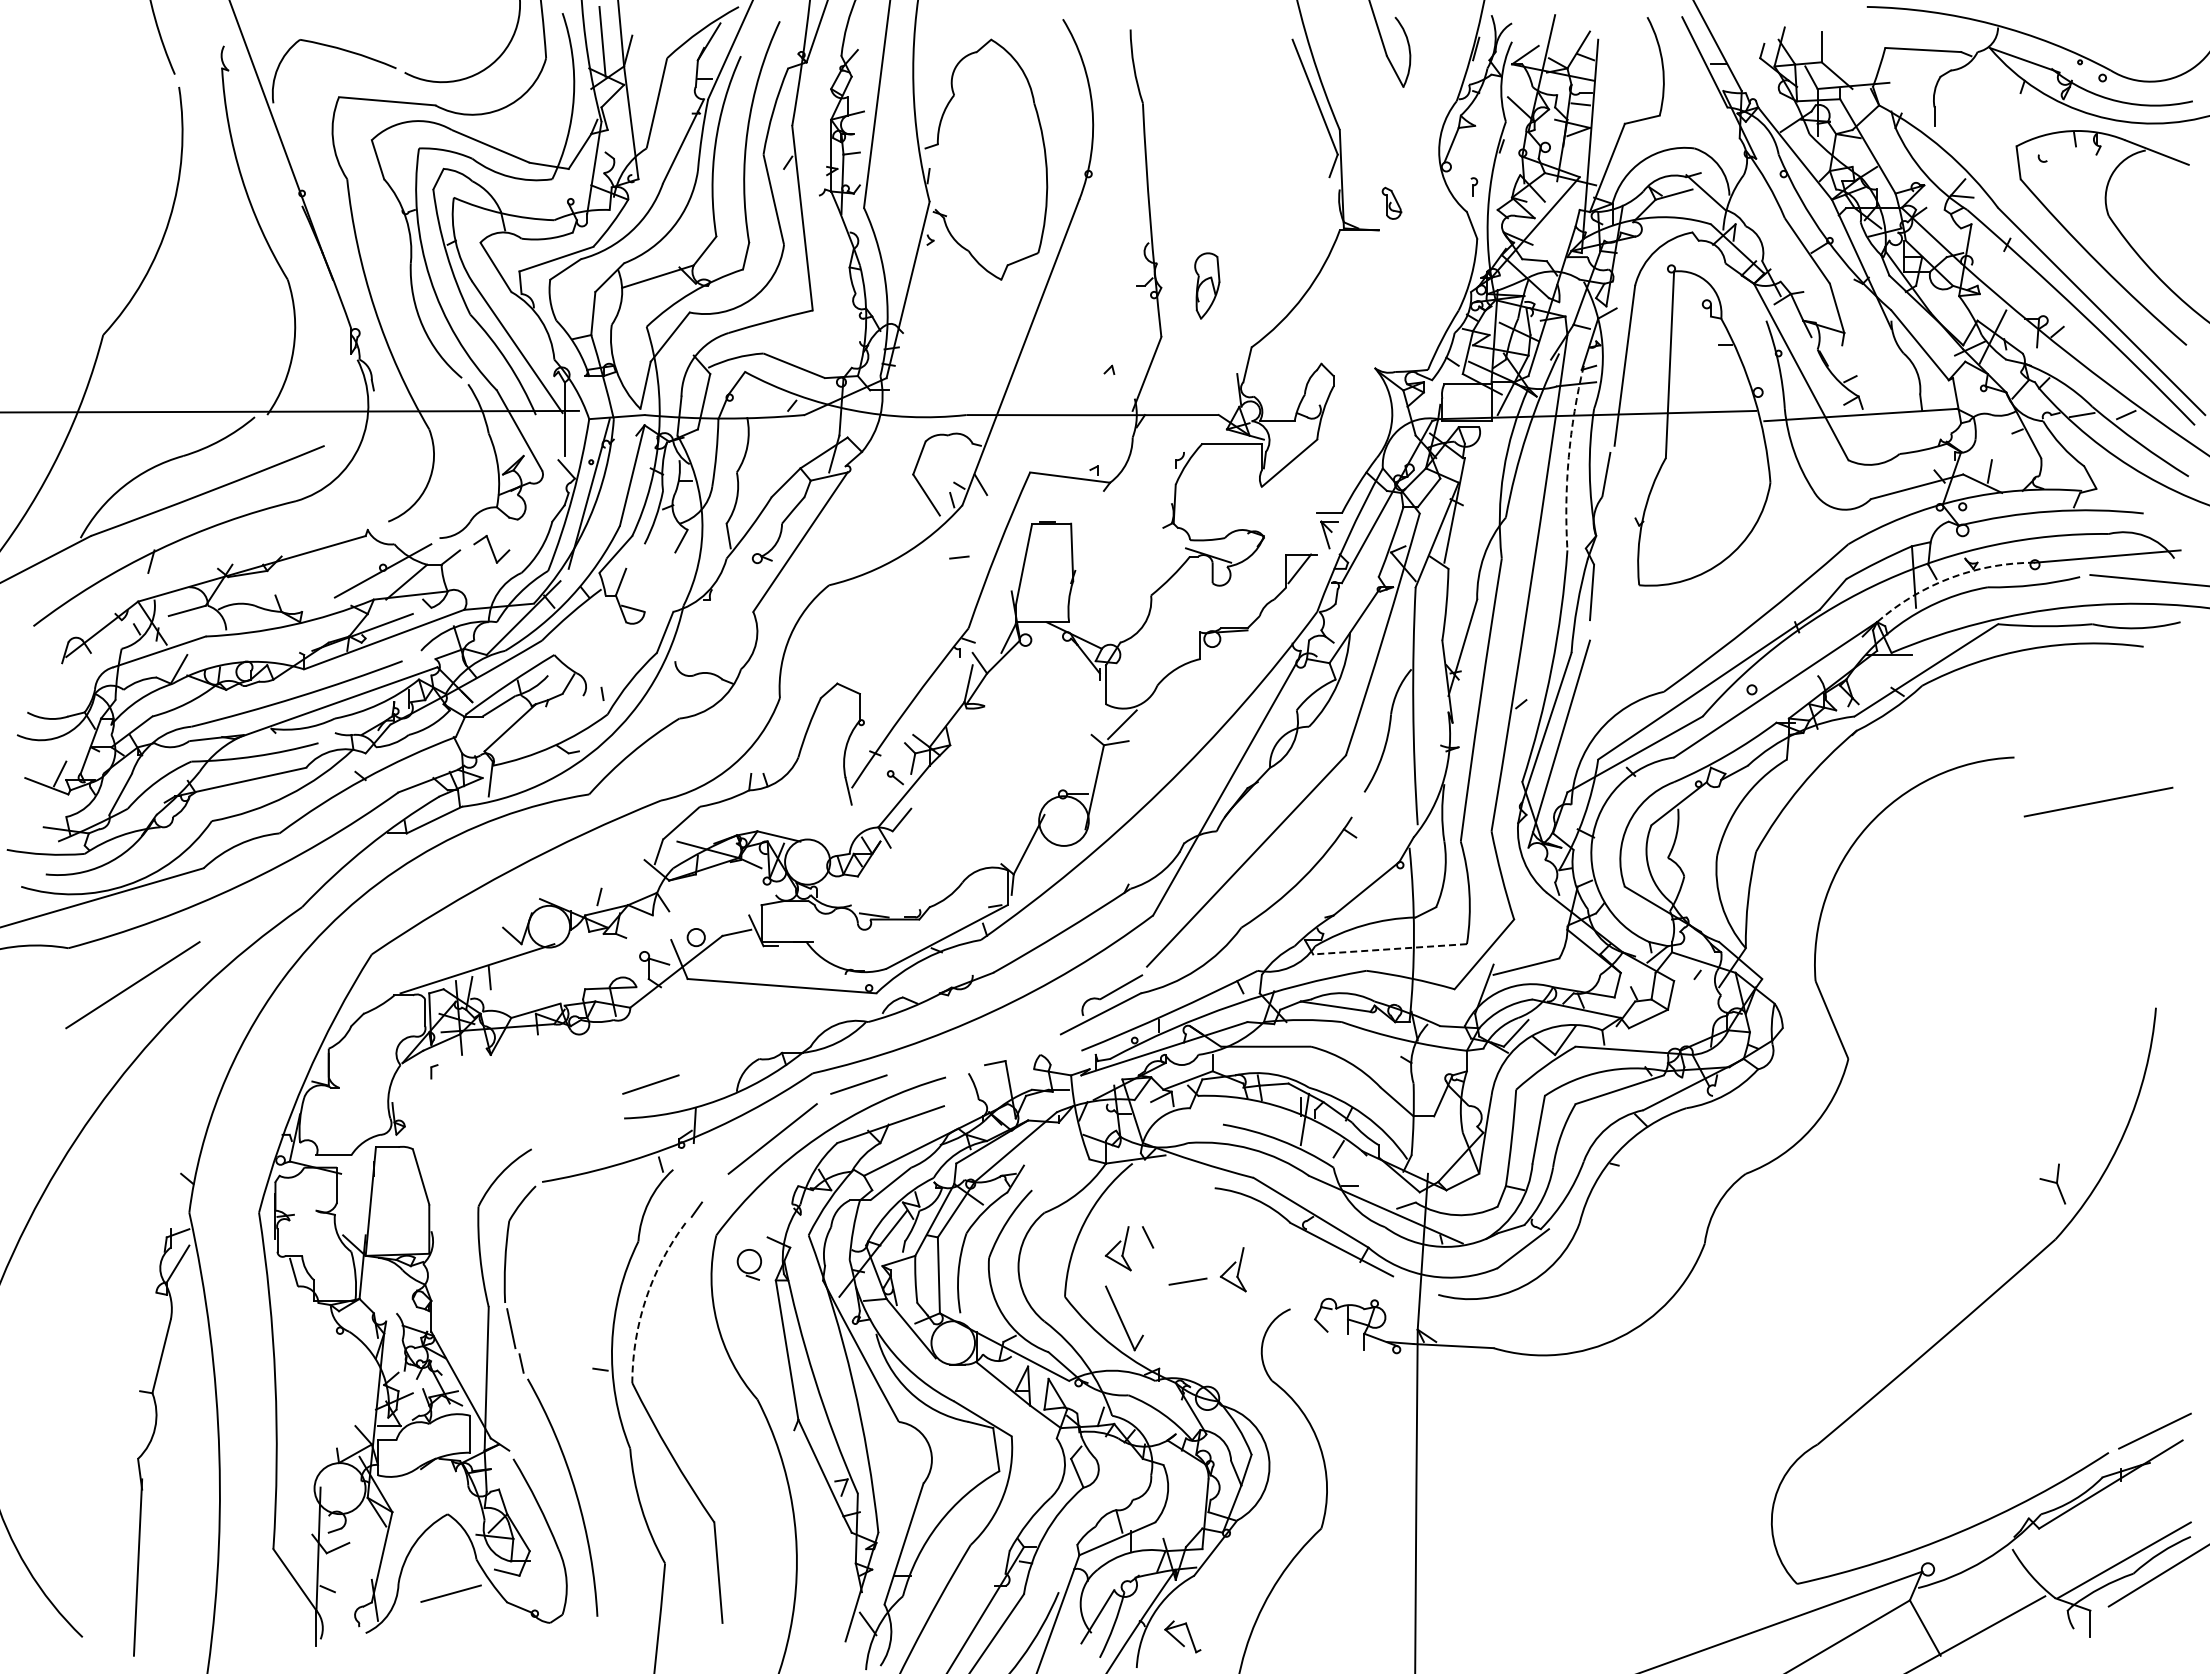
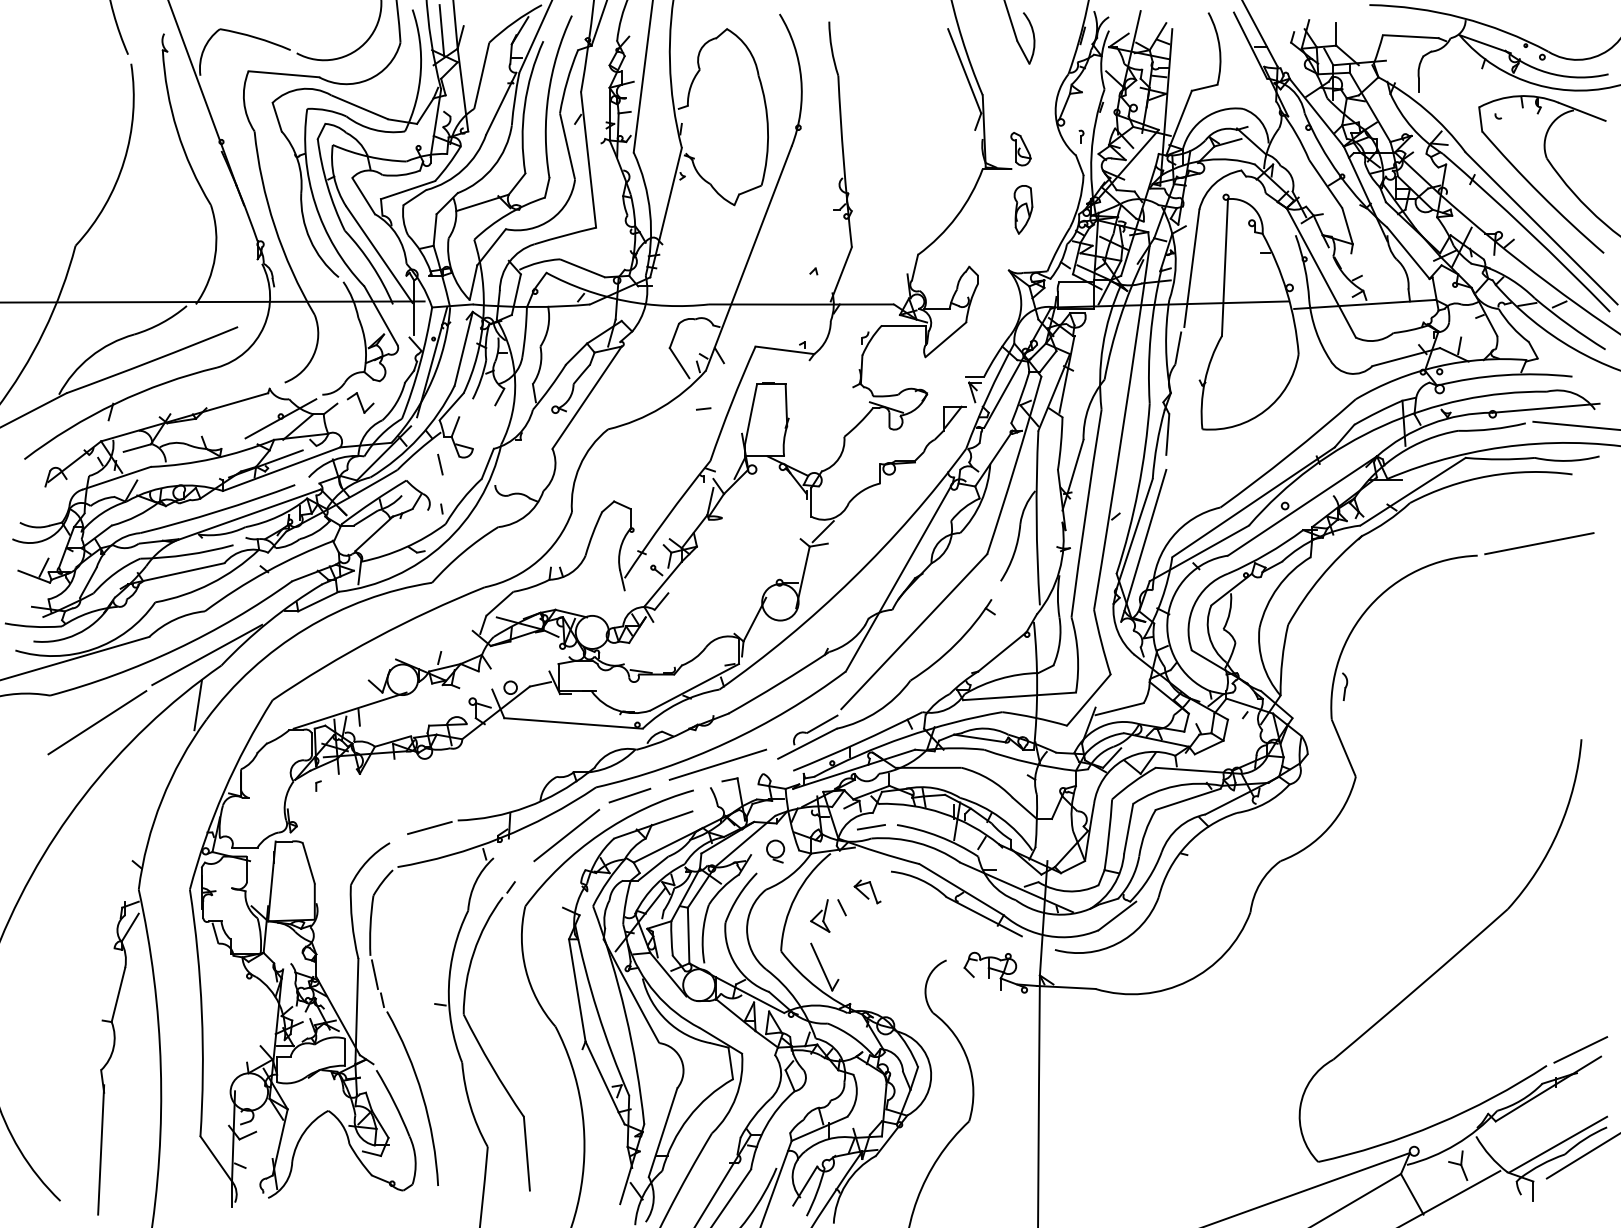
part: (1391, 203) -> (1020, 149), size x1.43
part: (1207, 285) -> (1023, 209), moved
arc: (1568, 457) -> (1150, 335), dashed -> solid
arc: (1950, 578) -> (1430, 424), dashed -> solid
line: (600, 633) -> (440, 464), added
line: (2098, 801) -> (1539, 543), moved
line: (282, 892) -> (207, 654), added
part: (1833, 936) -> (1344, 686), added
line: (1389, 949) -> (1019, 696), dashed -> solid
line: (270, 961) -> (198, 705), added
line: (978, 1042) -> (717, 764), added
line: (650, 1084) -> (477, 795), removed
part: (2052, 1183) -> (1457, 1165), moved
part: (749, 1264) -> (775, 851), moved
part: (1233, 1269) -> (904, 931), removed
line: (1187, 1281) -> (871, 827), moved
arc: (646, 1298) -> (474, 952), dashed -> solid
line: (450, 1593) -> (429, 827), moved
part: (1182, 1636) -> (867, 891), moved

